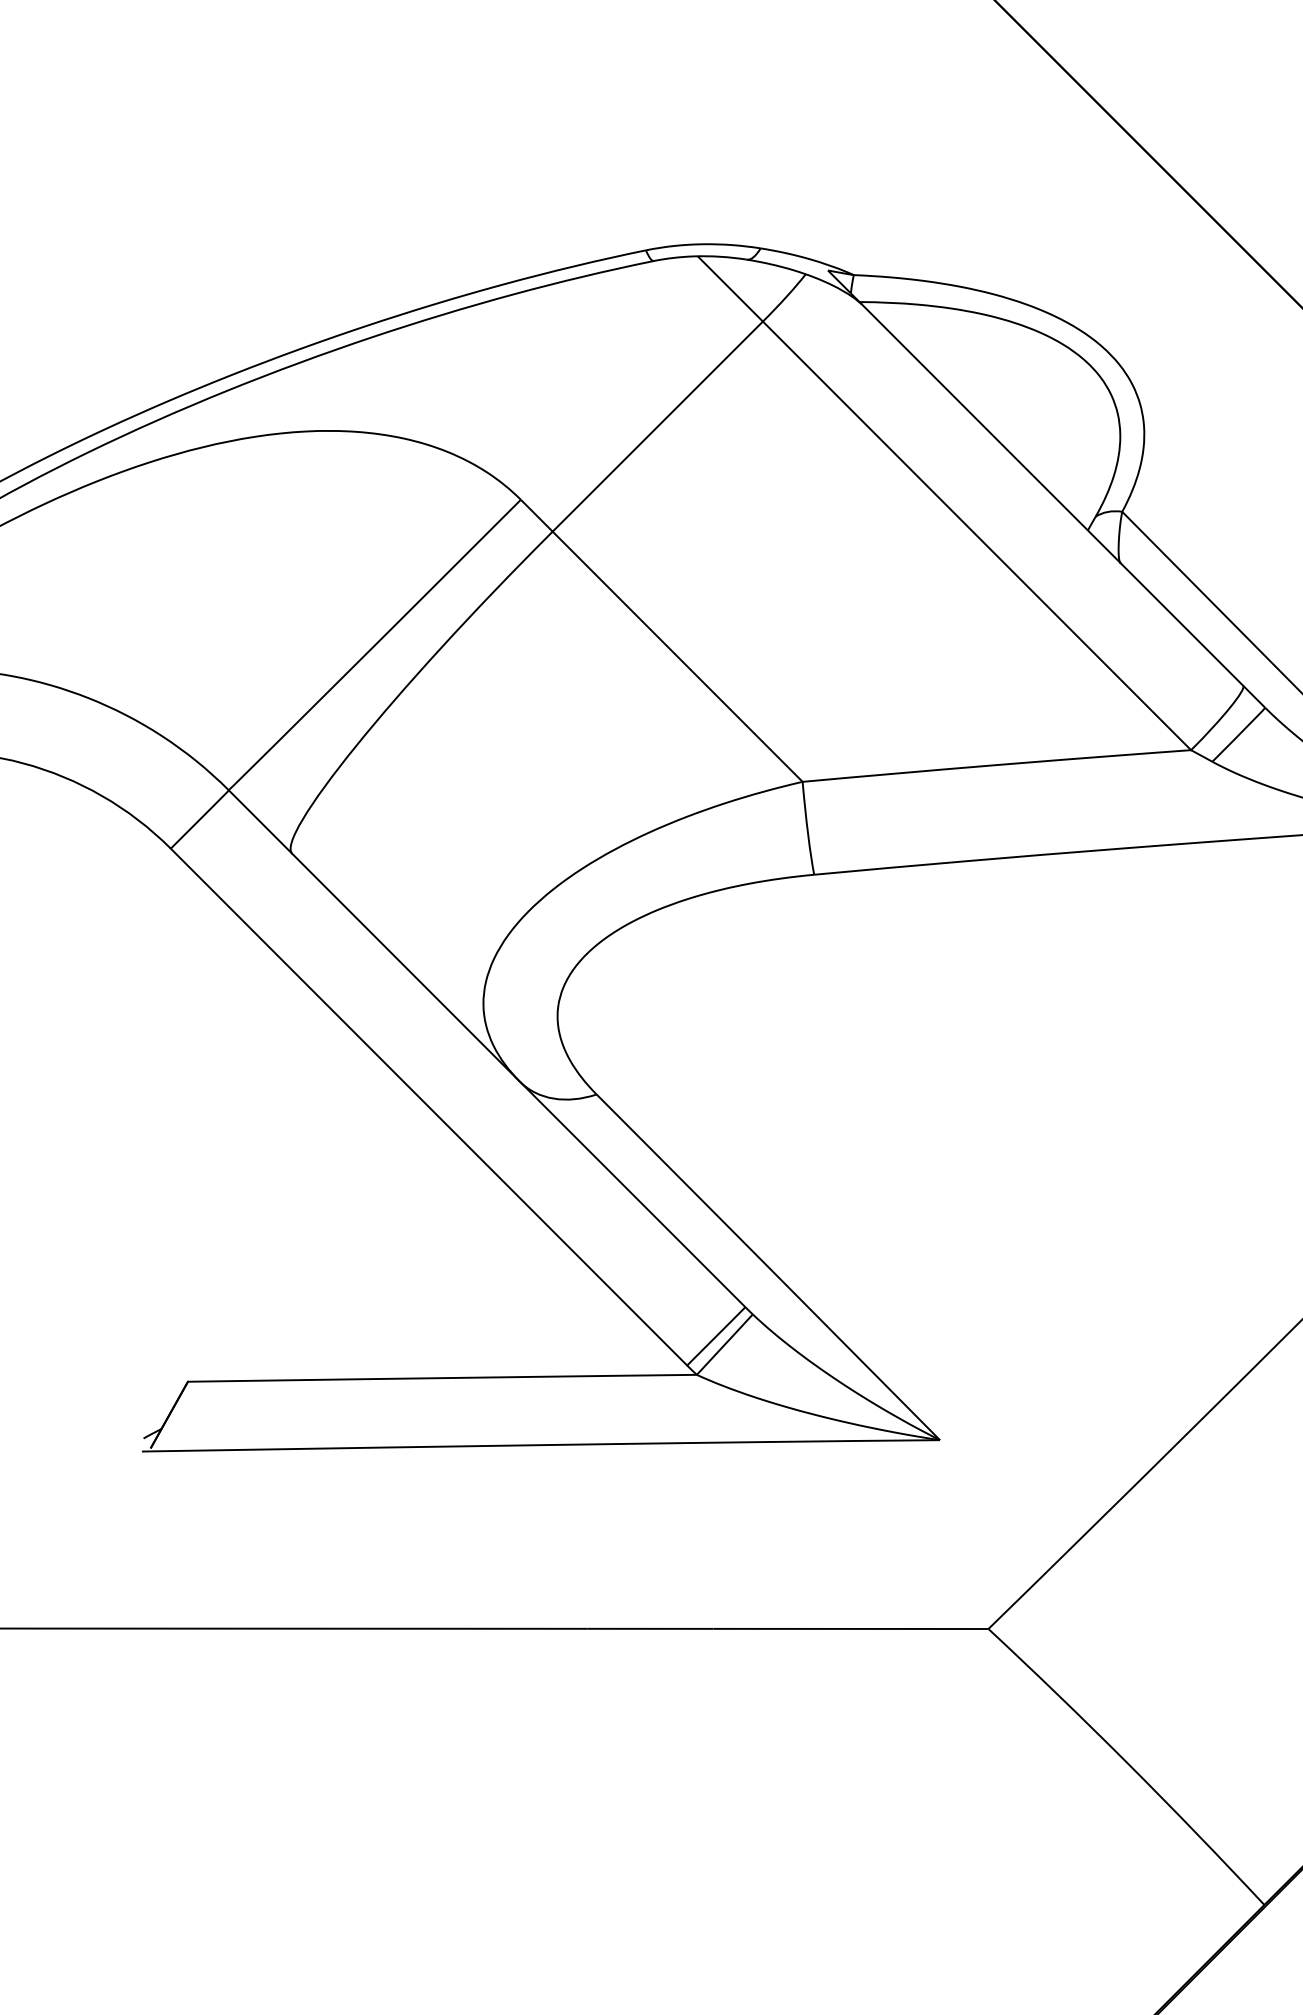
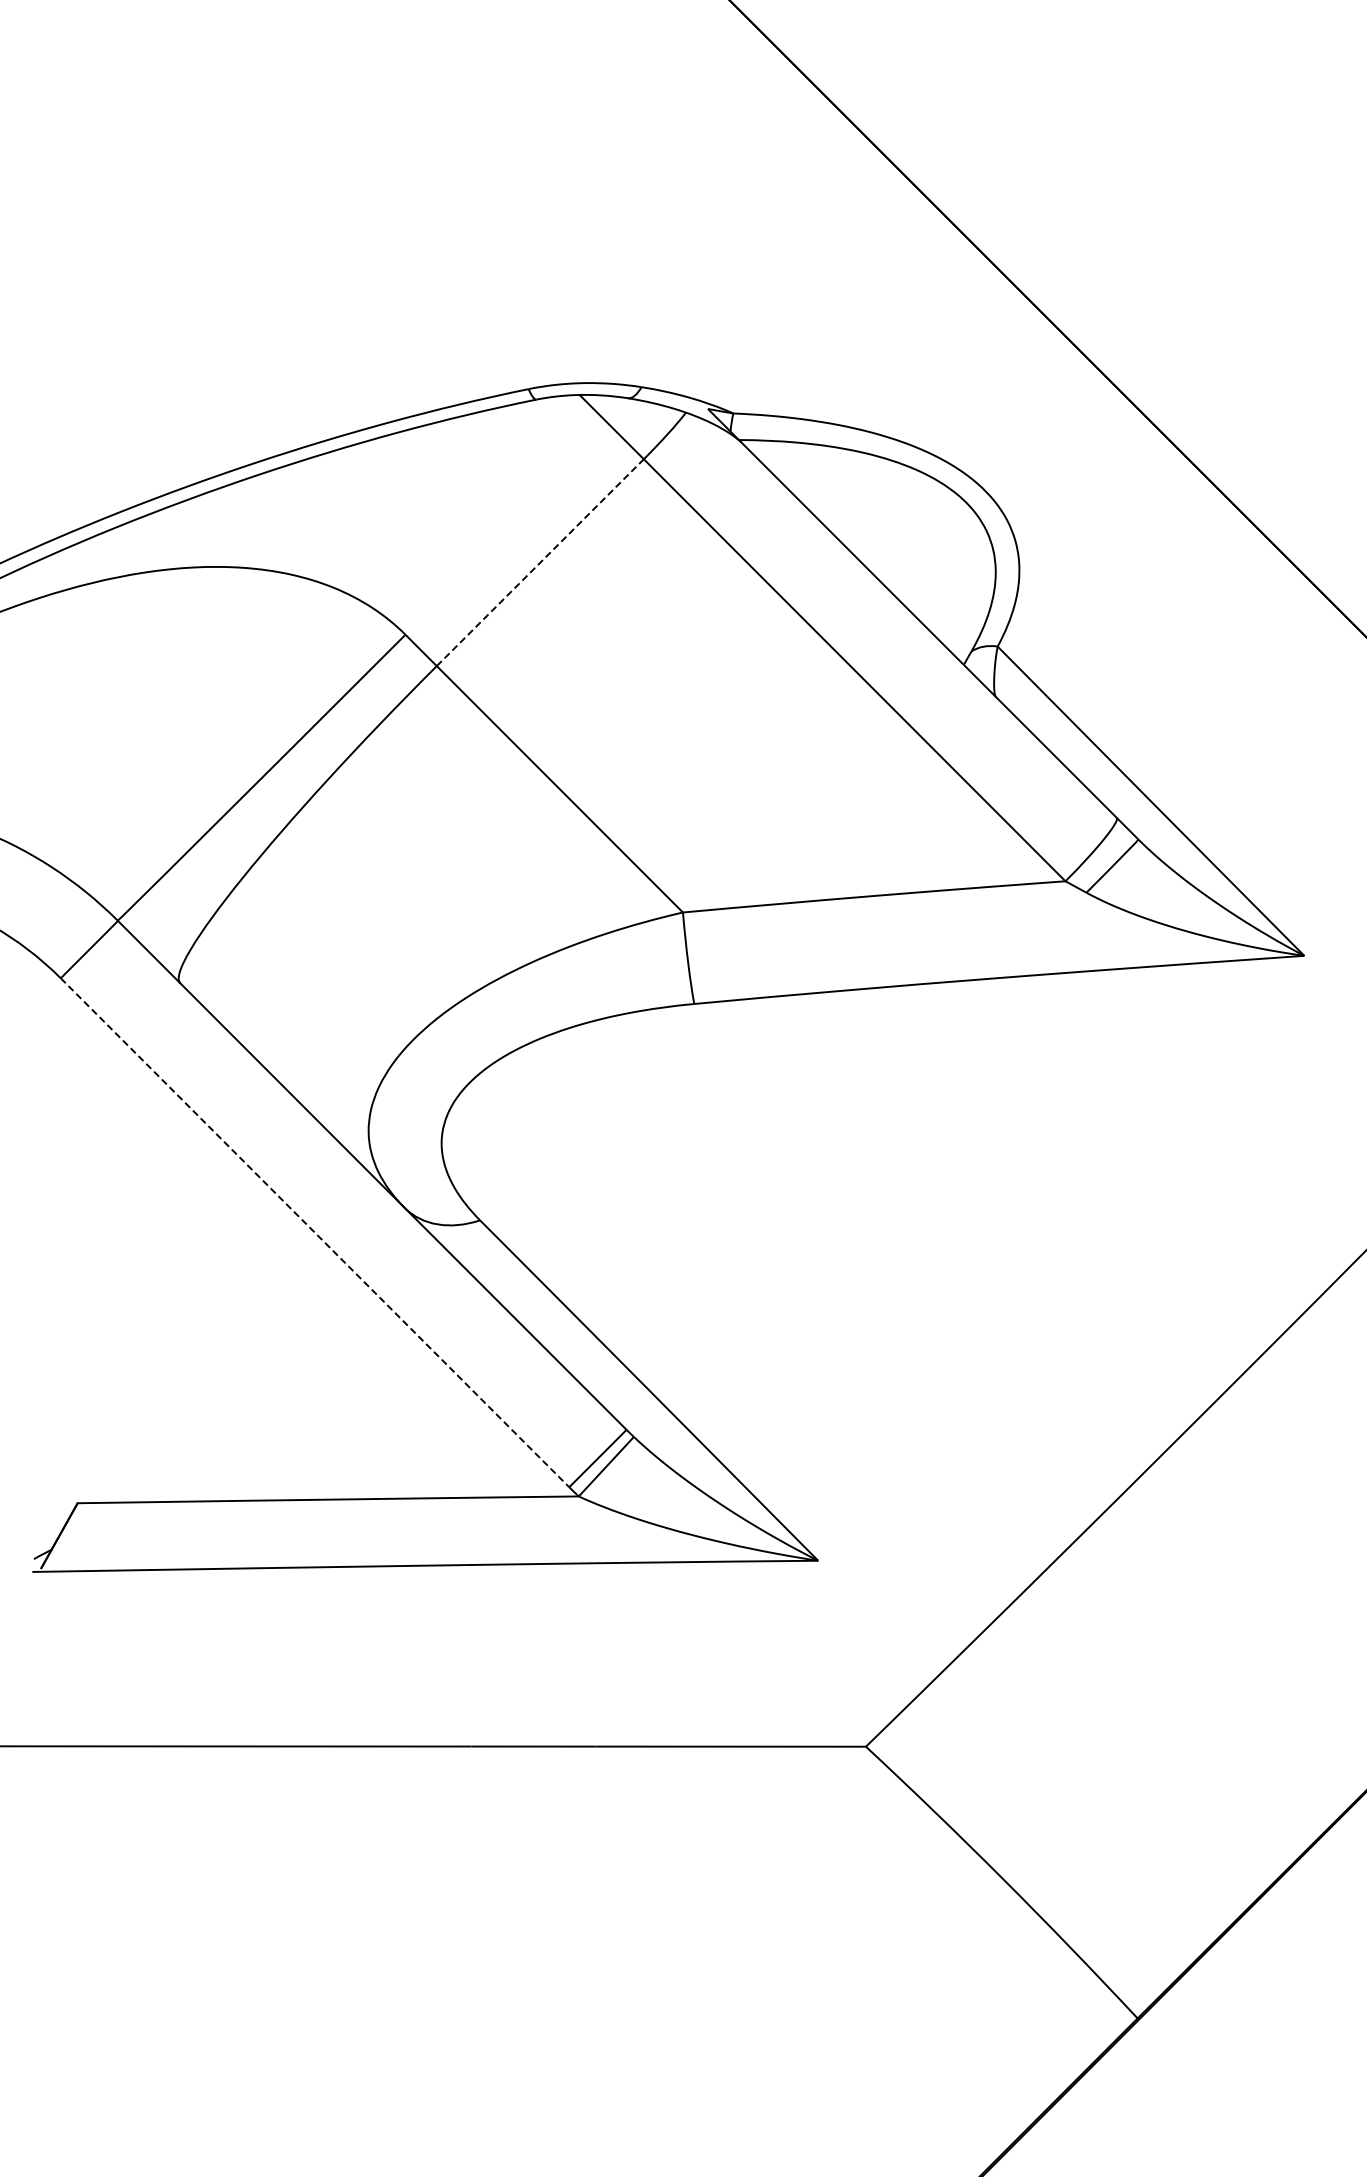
line: (657, 426) -> (540, 562), solid -> dashed
line: (429, 1106) -> (315, 1232), solid -> dashed

